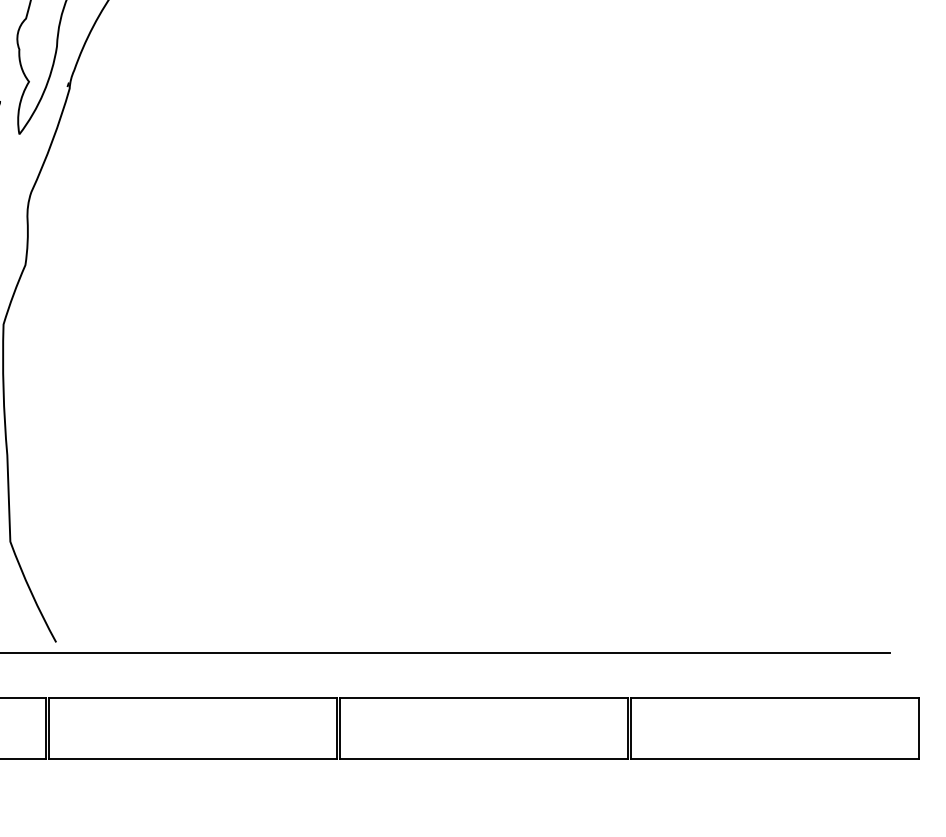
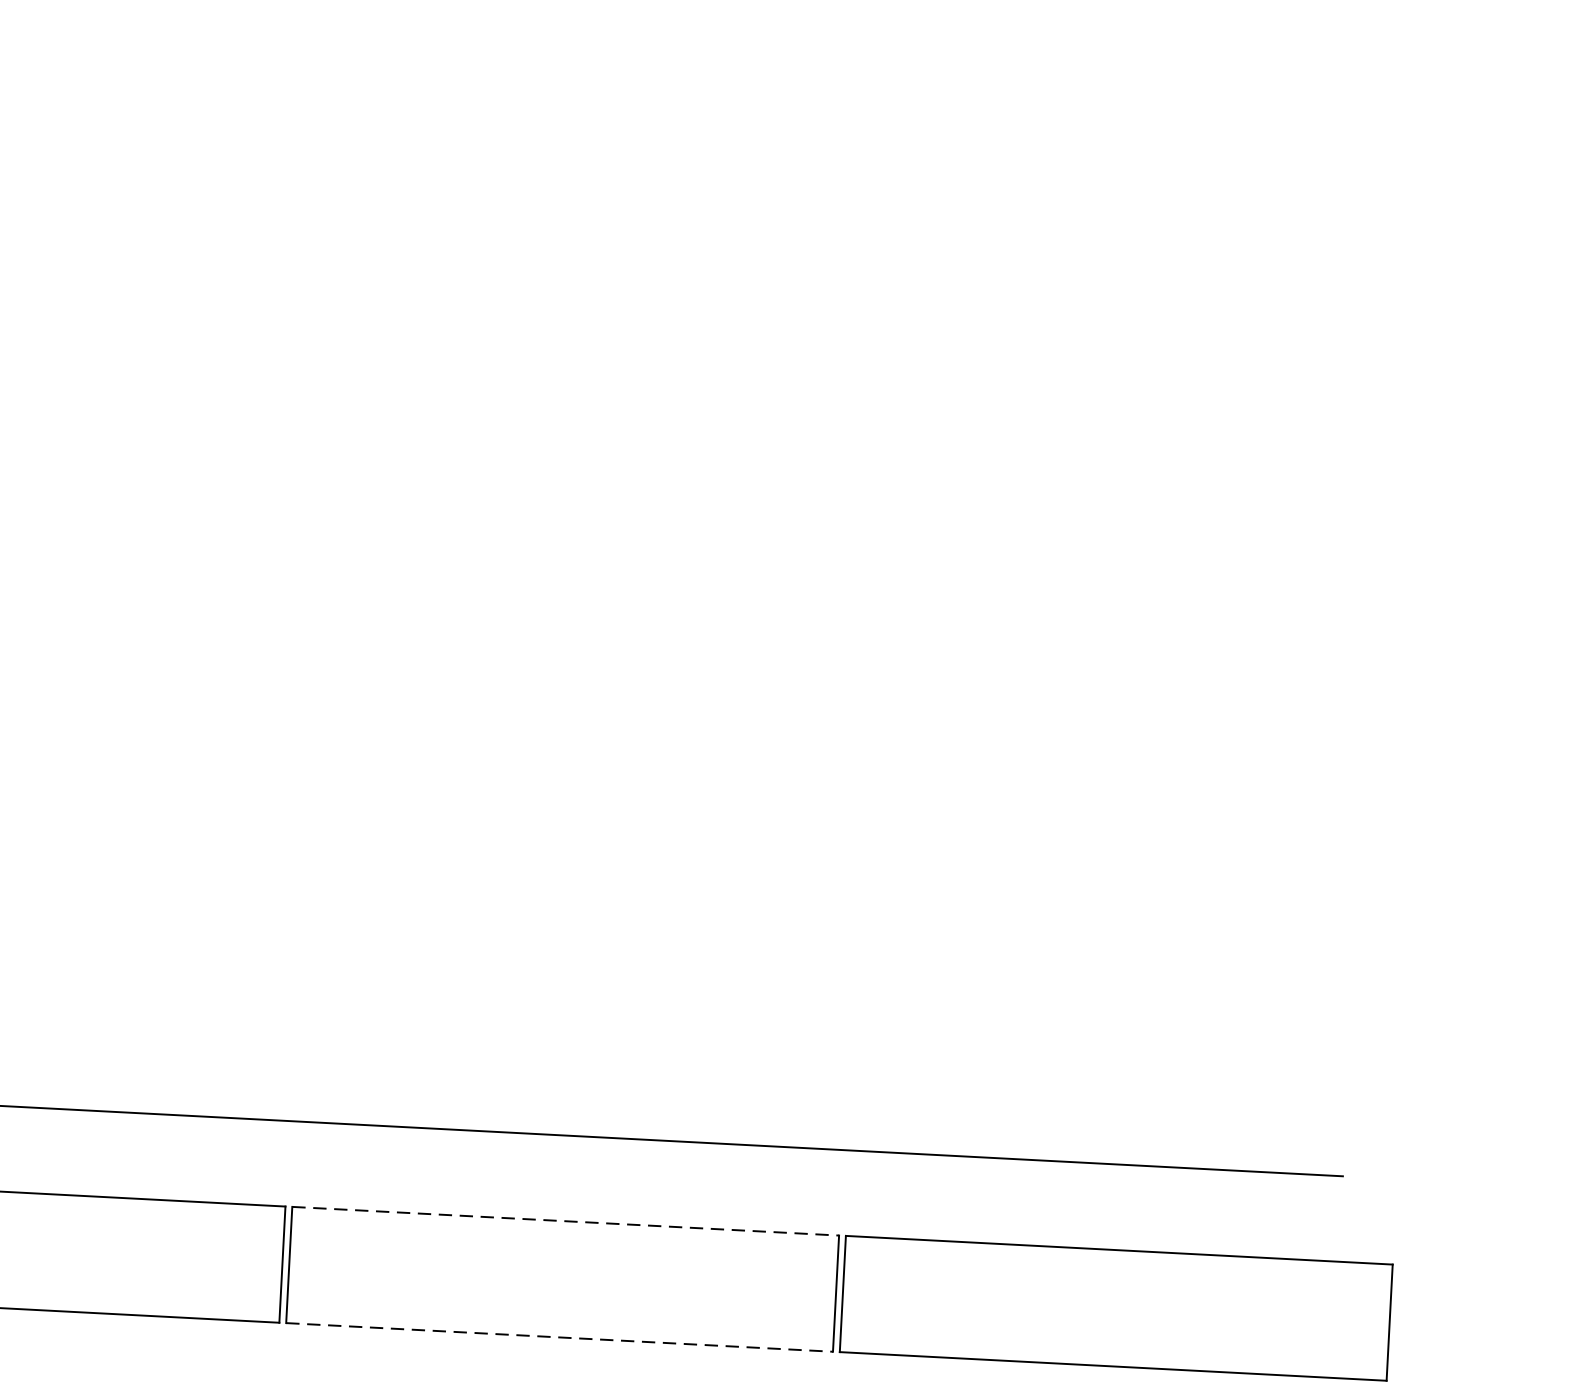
line: (484, 697) -> (566, 1220), solid -> dashed
line: (484, 758) -> (560, 1336), solid -> dashed

